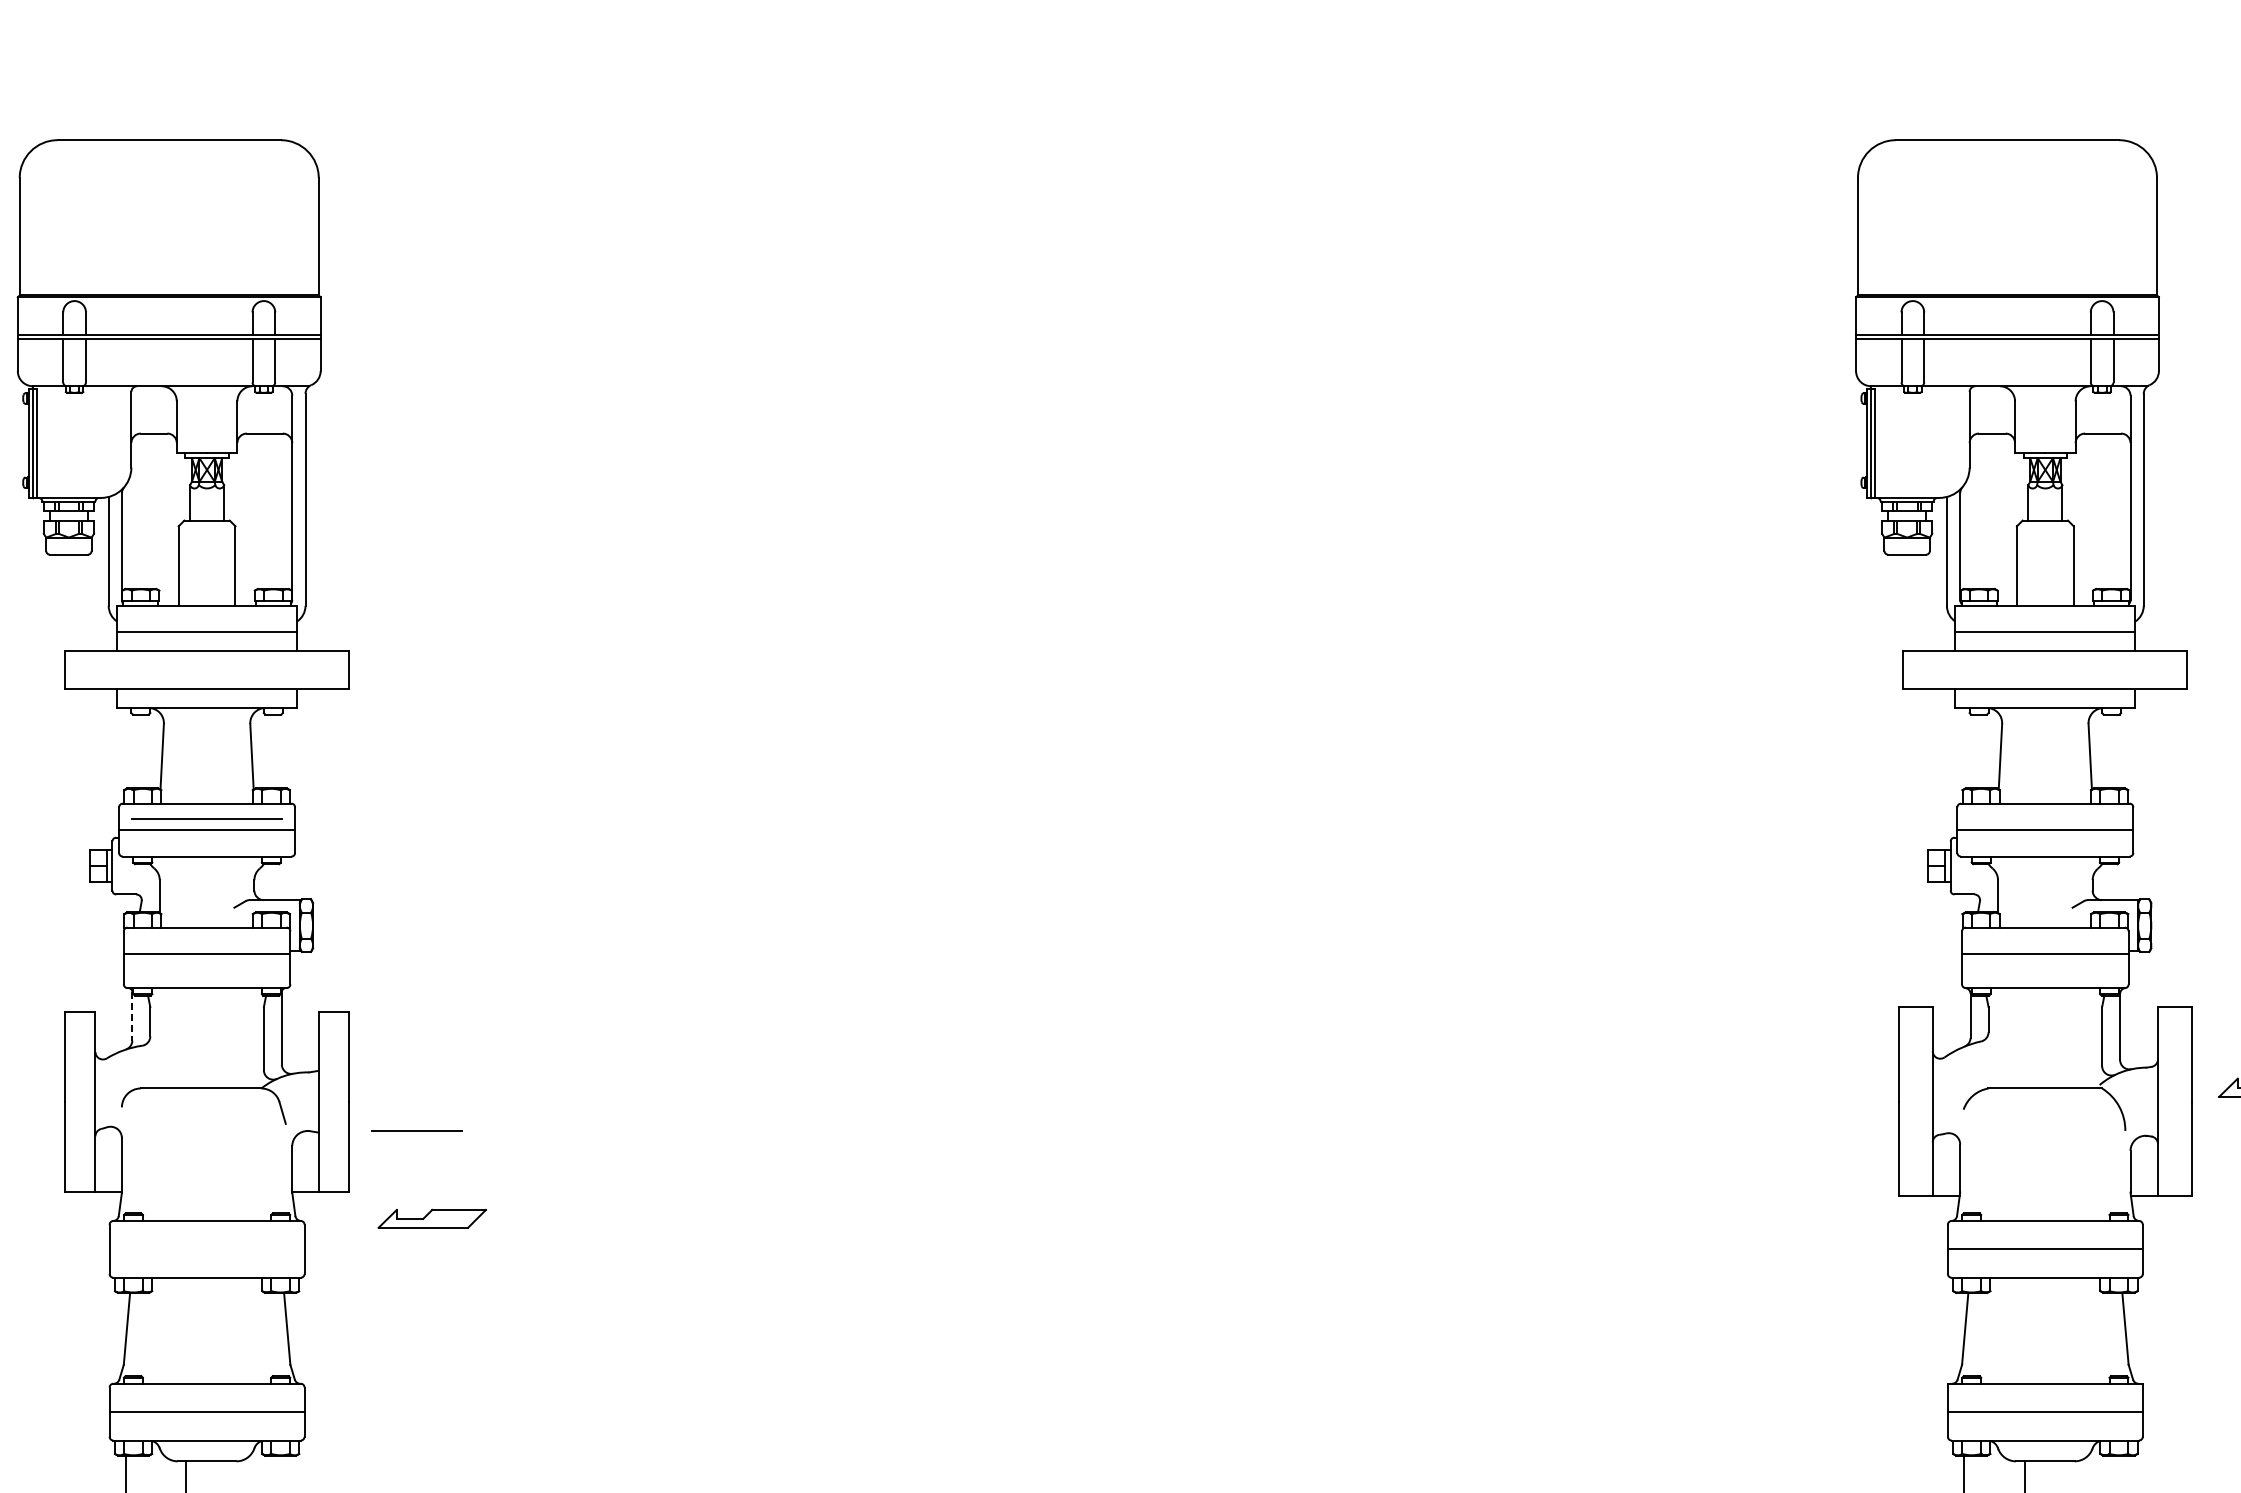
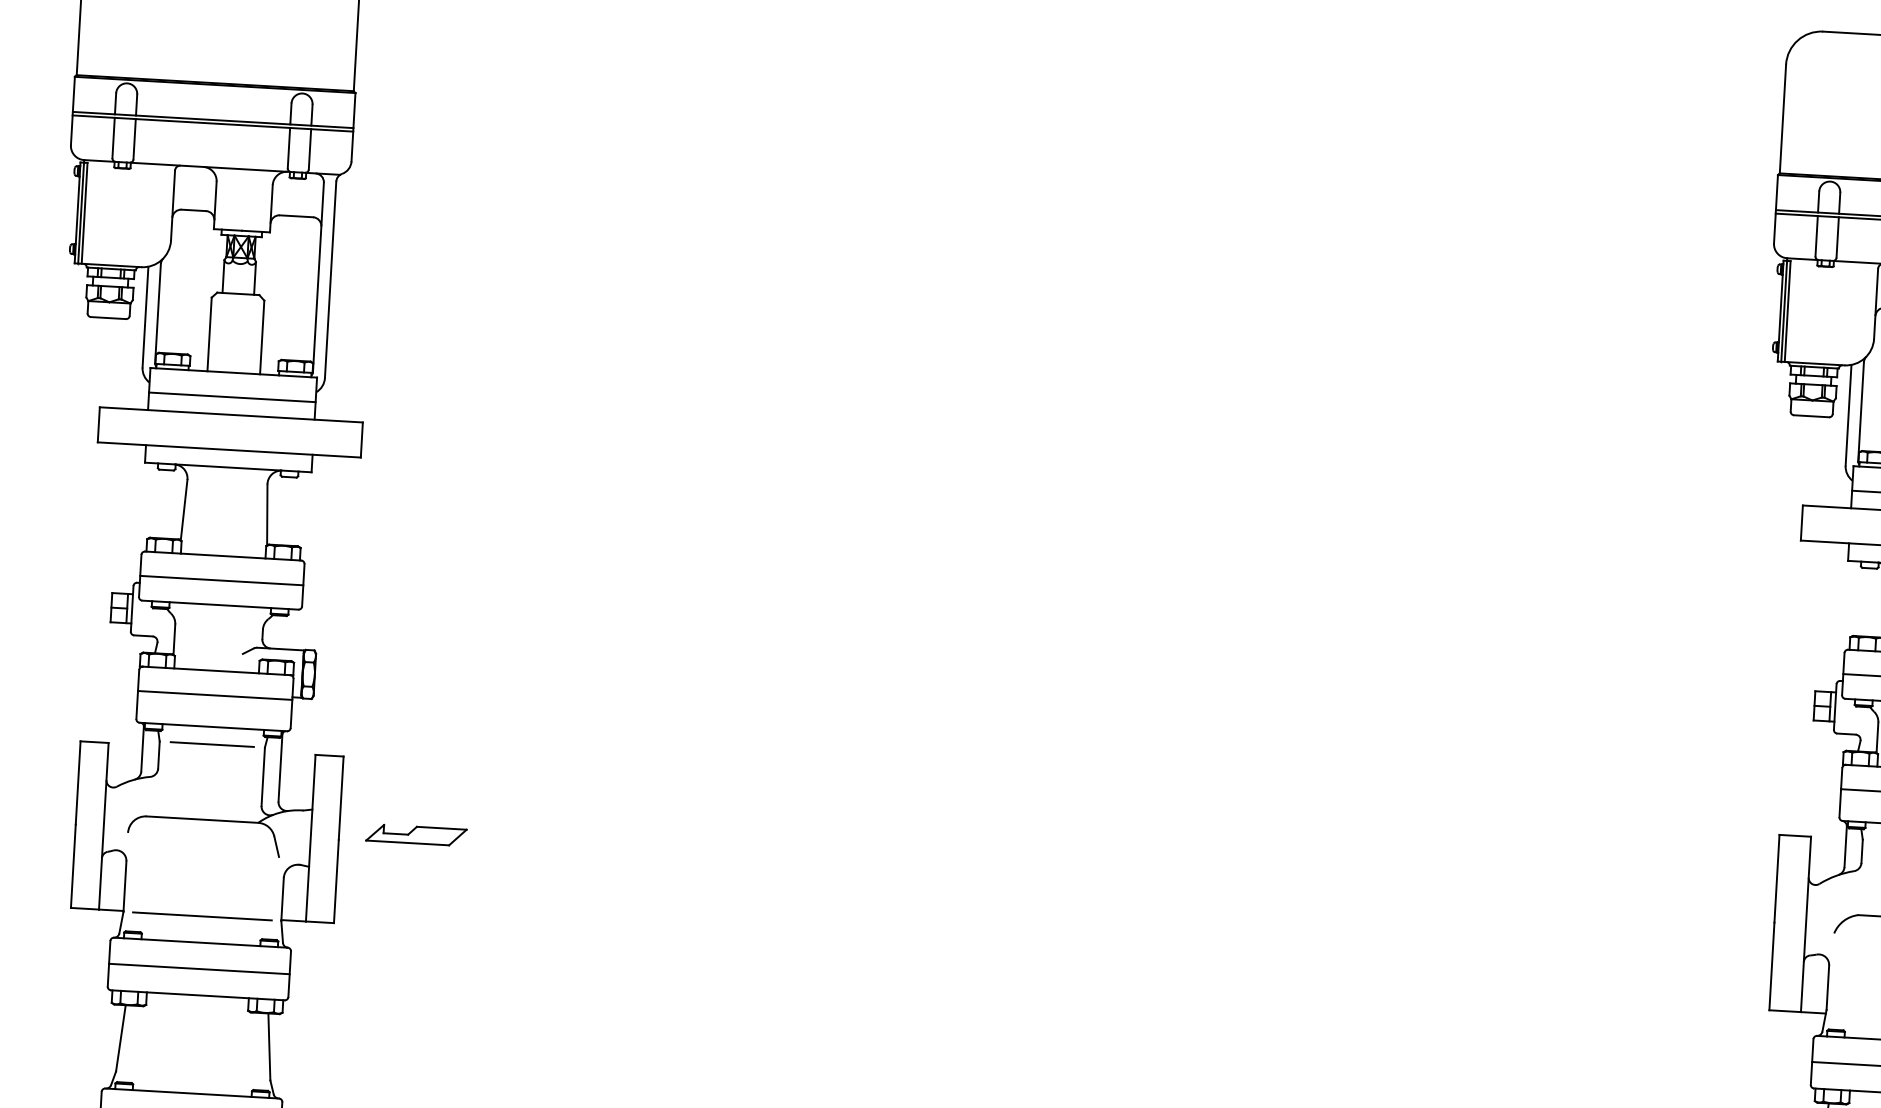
line: (206, 818) -> (201, 916), moved
line: (132, 1016) -> (142, 749), dashed -> solid
line: (416, 1130) -> (211, 743), moved
part: (431, 1218) -> (415, 834), moved
line: (206, 1249) -> (198, 969), added

